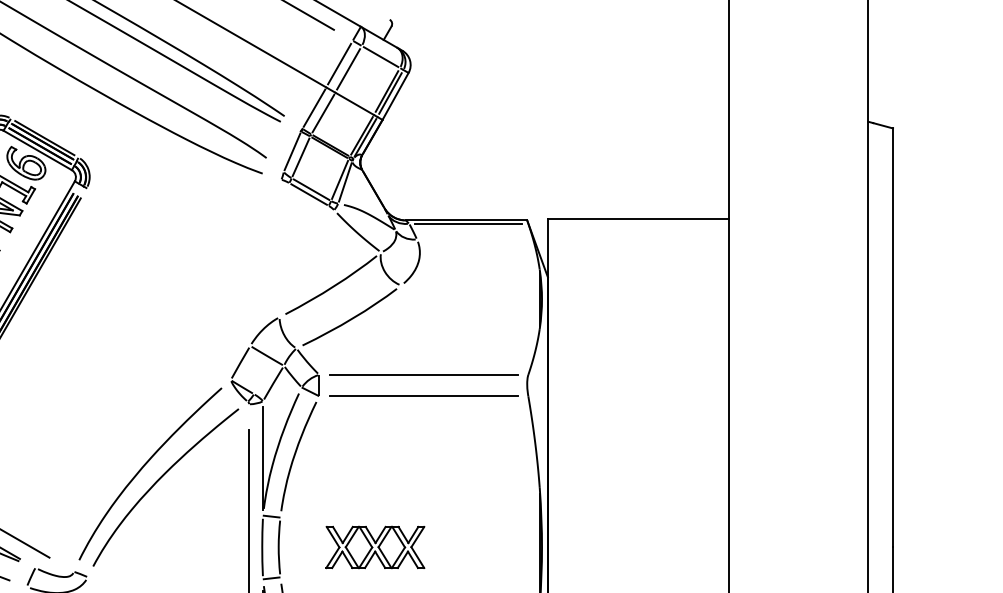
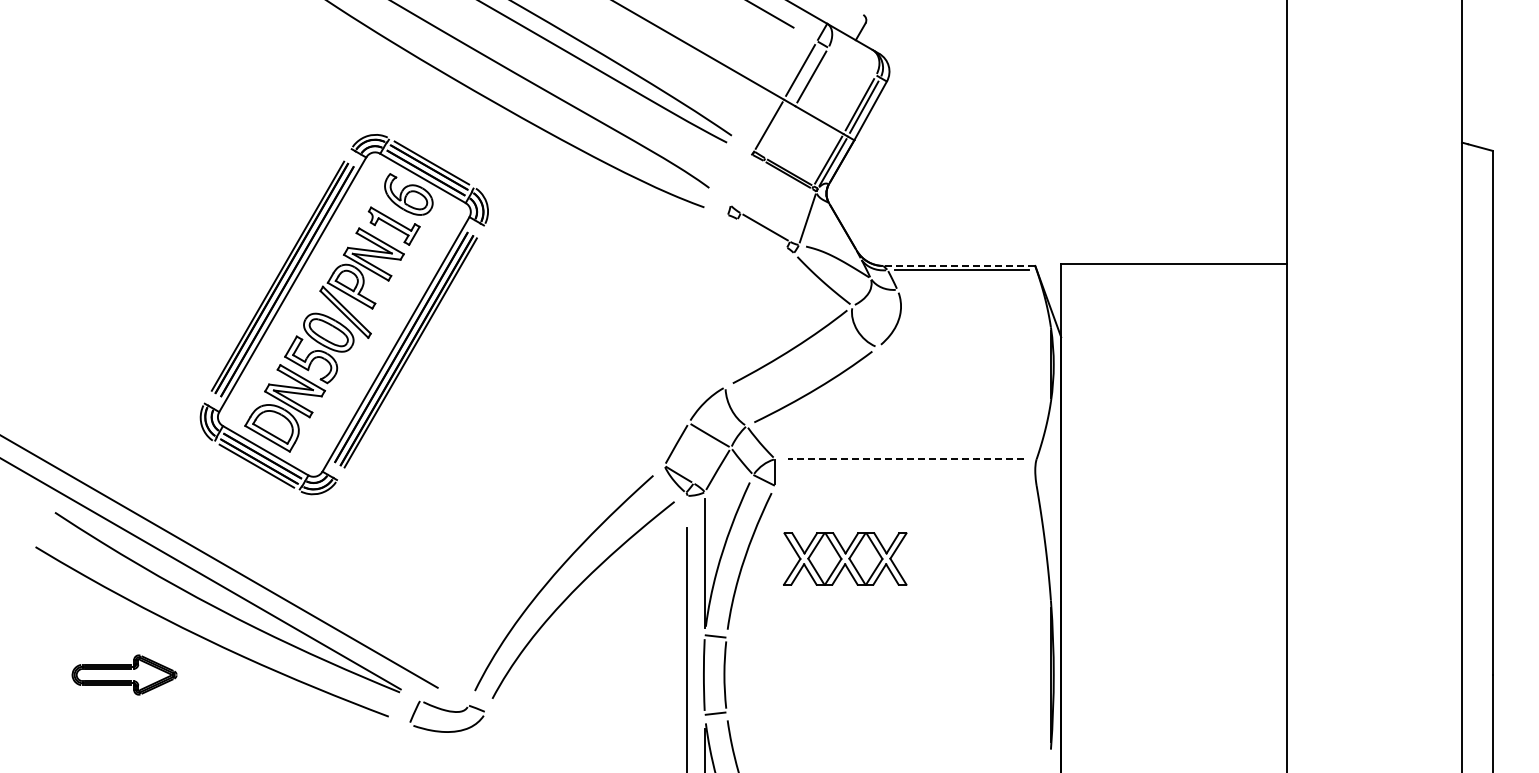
line: (381, 56) -> (852, 61), removed
line: (322, 112) -> (779, 131), removed
line: (292, 152) -> (741, 180), removed
line: (300, 156) -> (751, 186), removed
line: (340, 180) -> (801, 215), removed
line: (309, 194) -> (762, 233), removed
line: (466, 220) -> (959, 265), solid -> dashed
line: (423, 375) -> (905, 459), solid -> dashed
line: (423, 395) -> (905, 485), removed
part: (375, 547) -> (845, 558), moved

